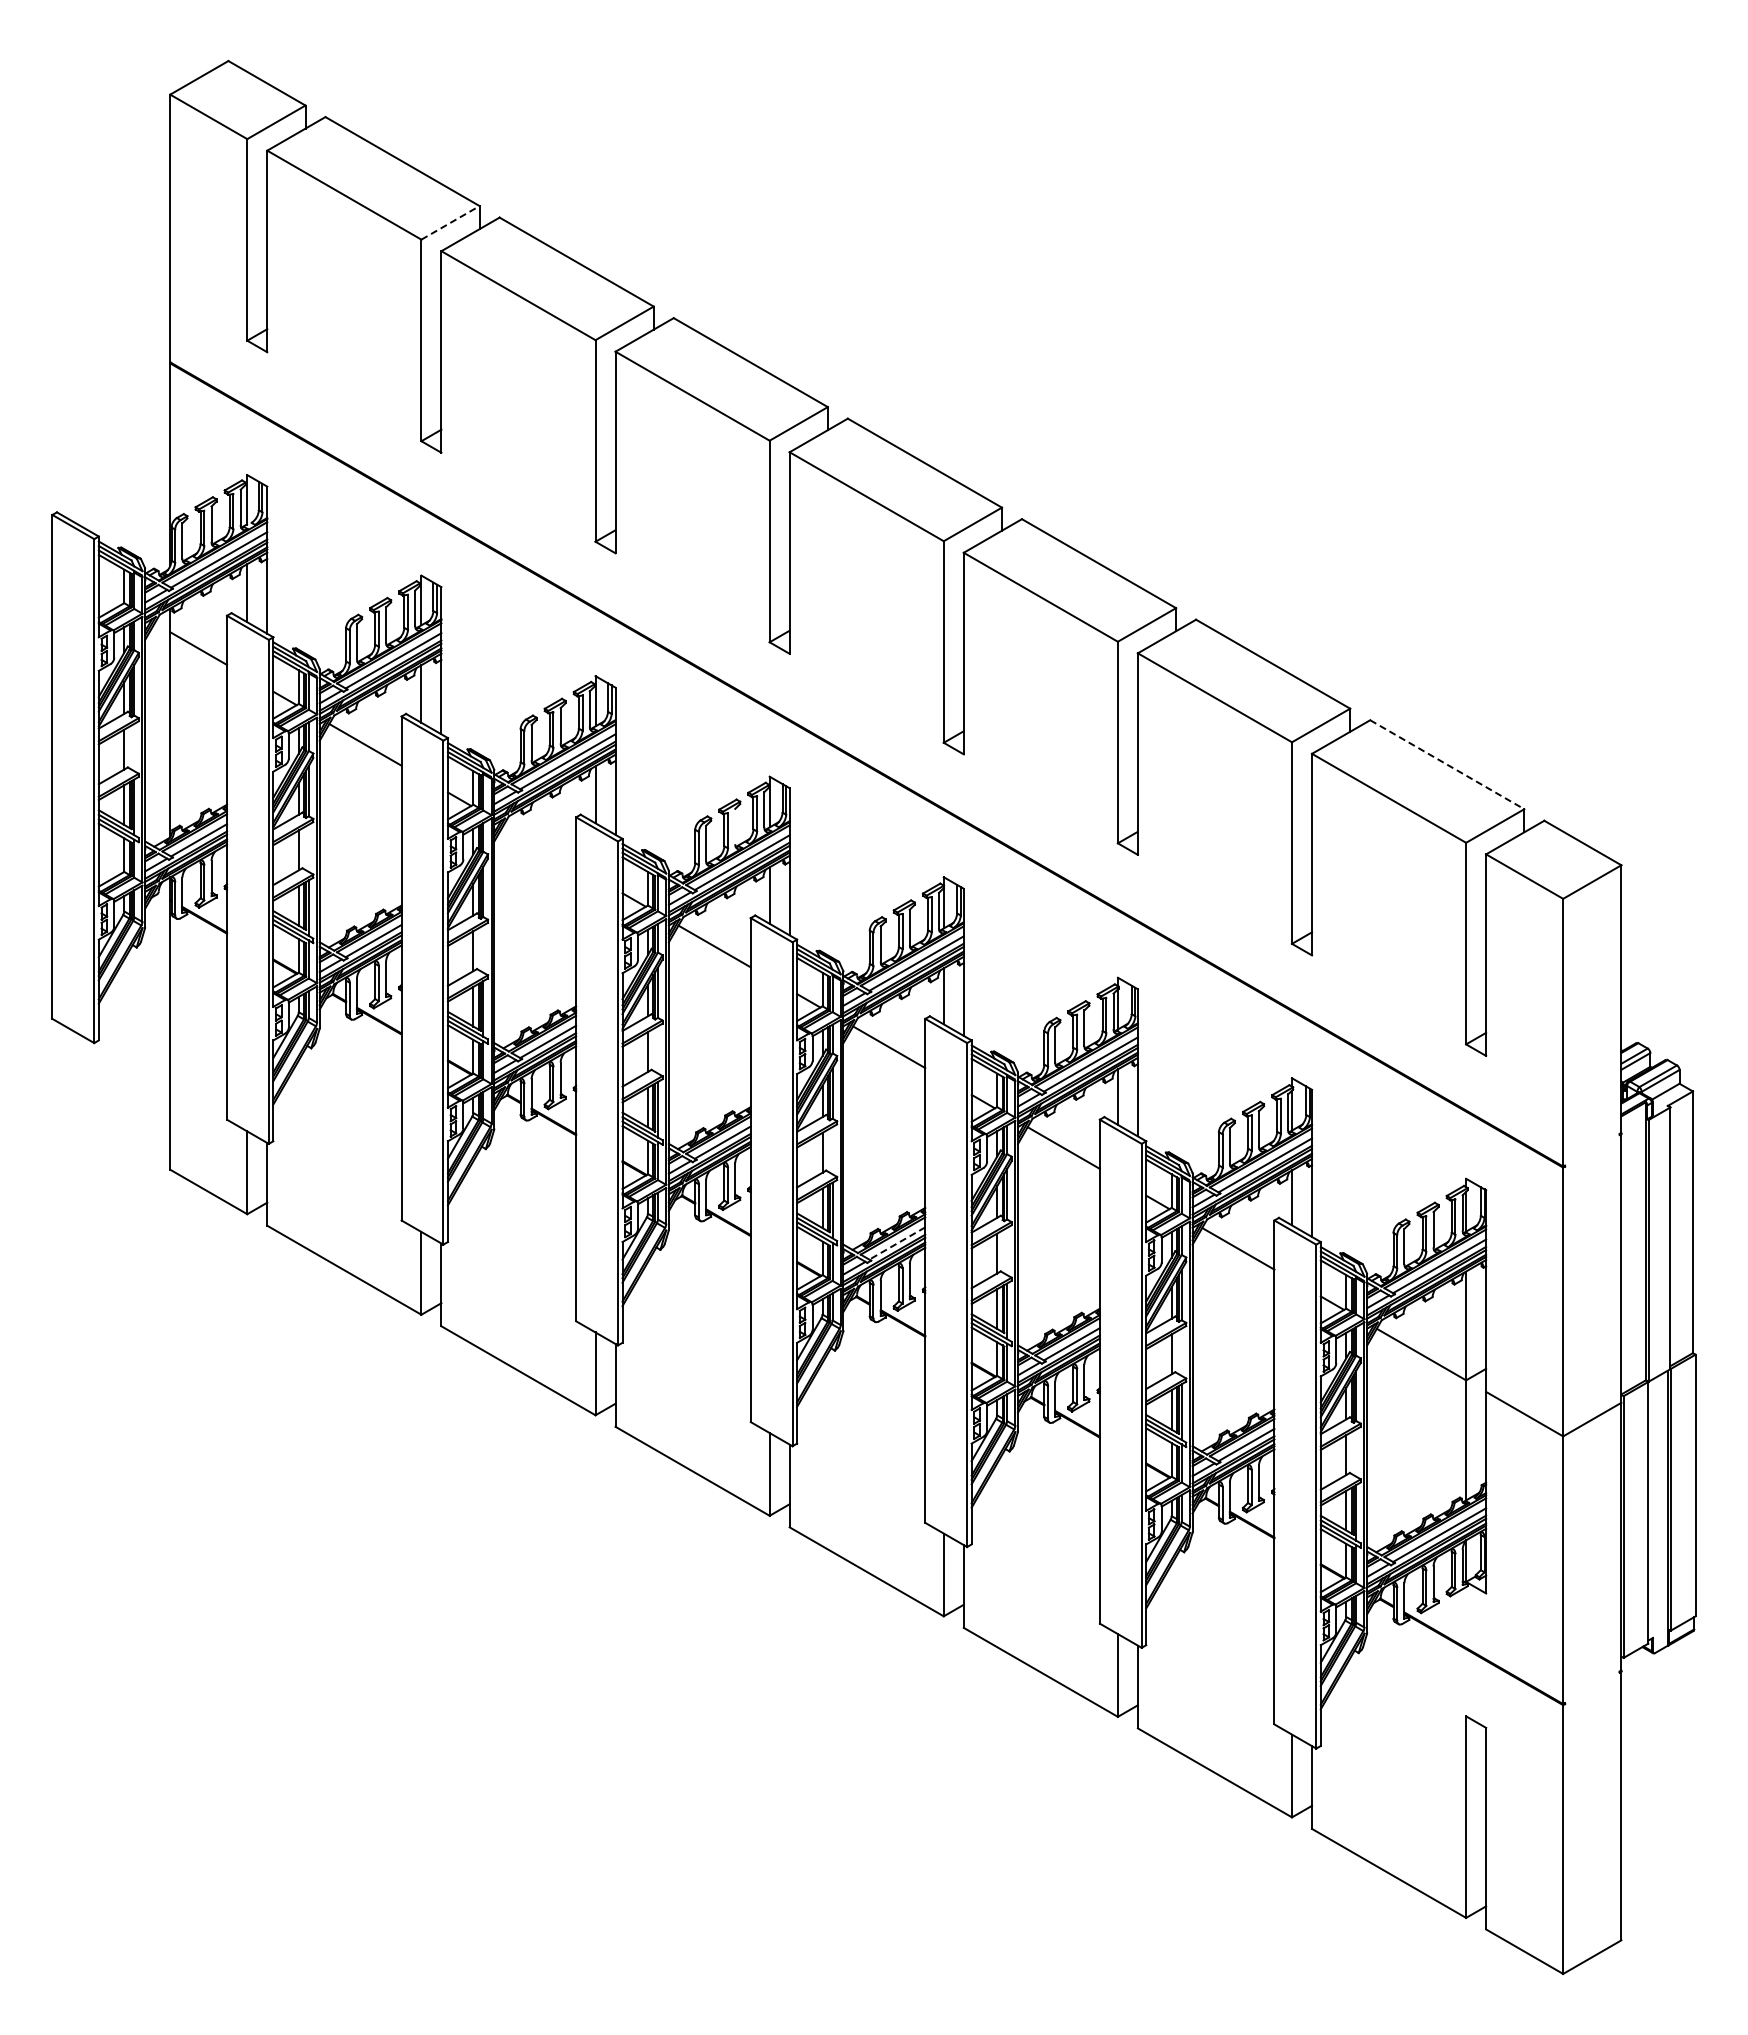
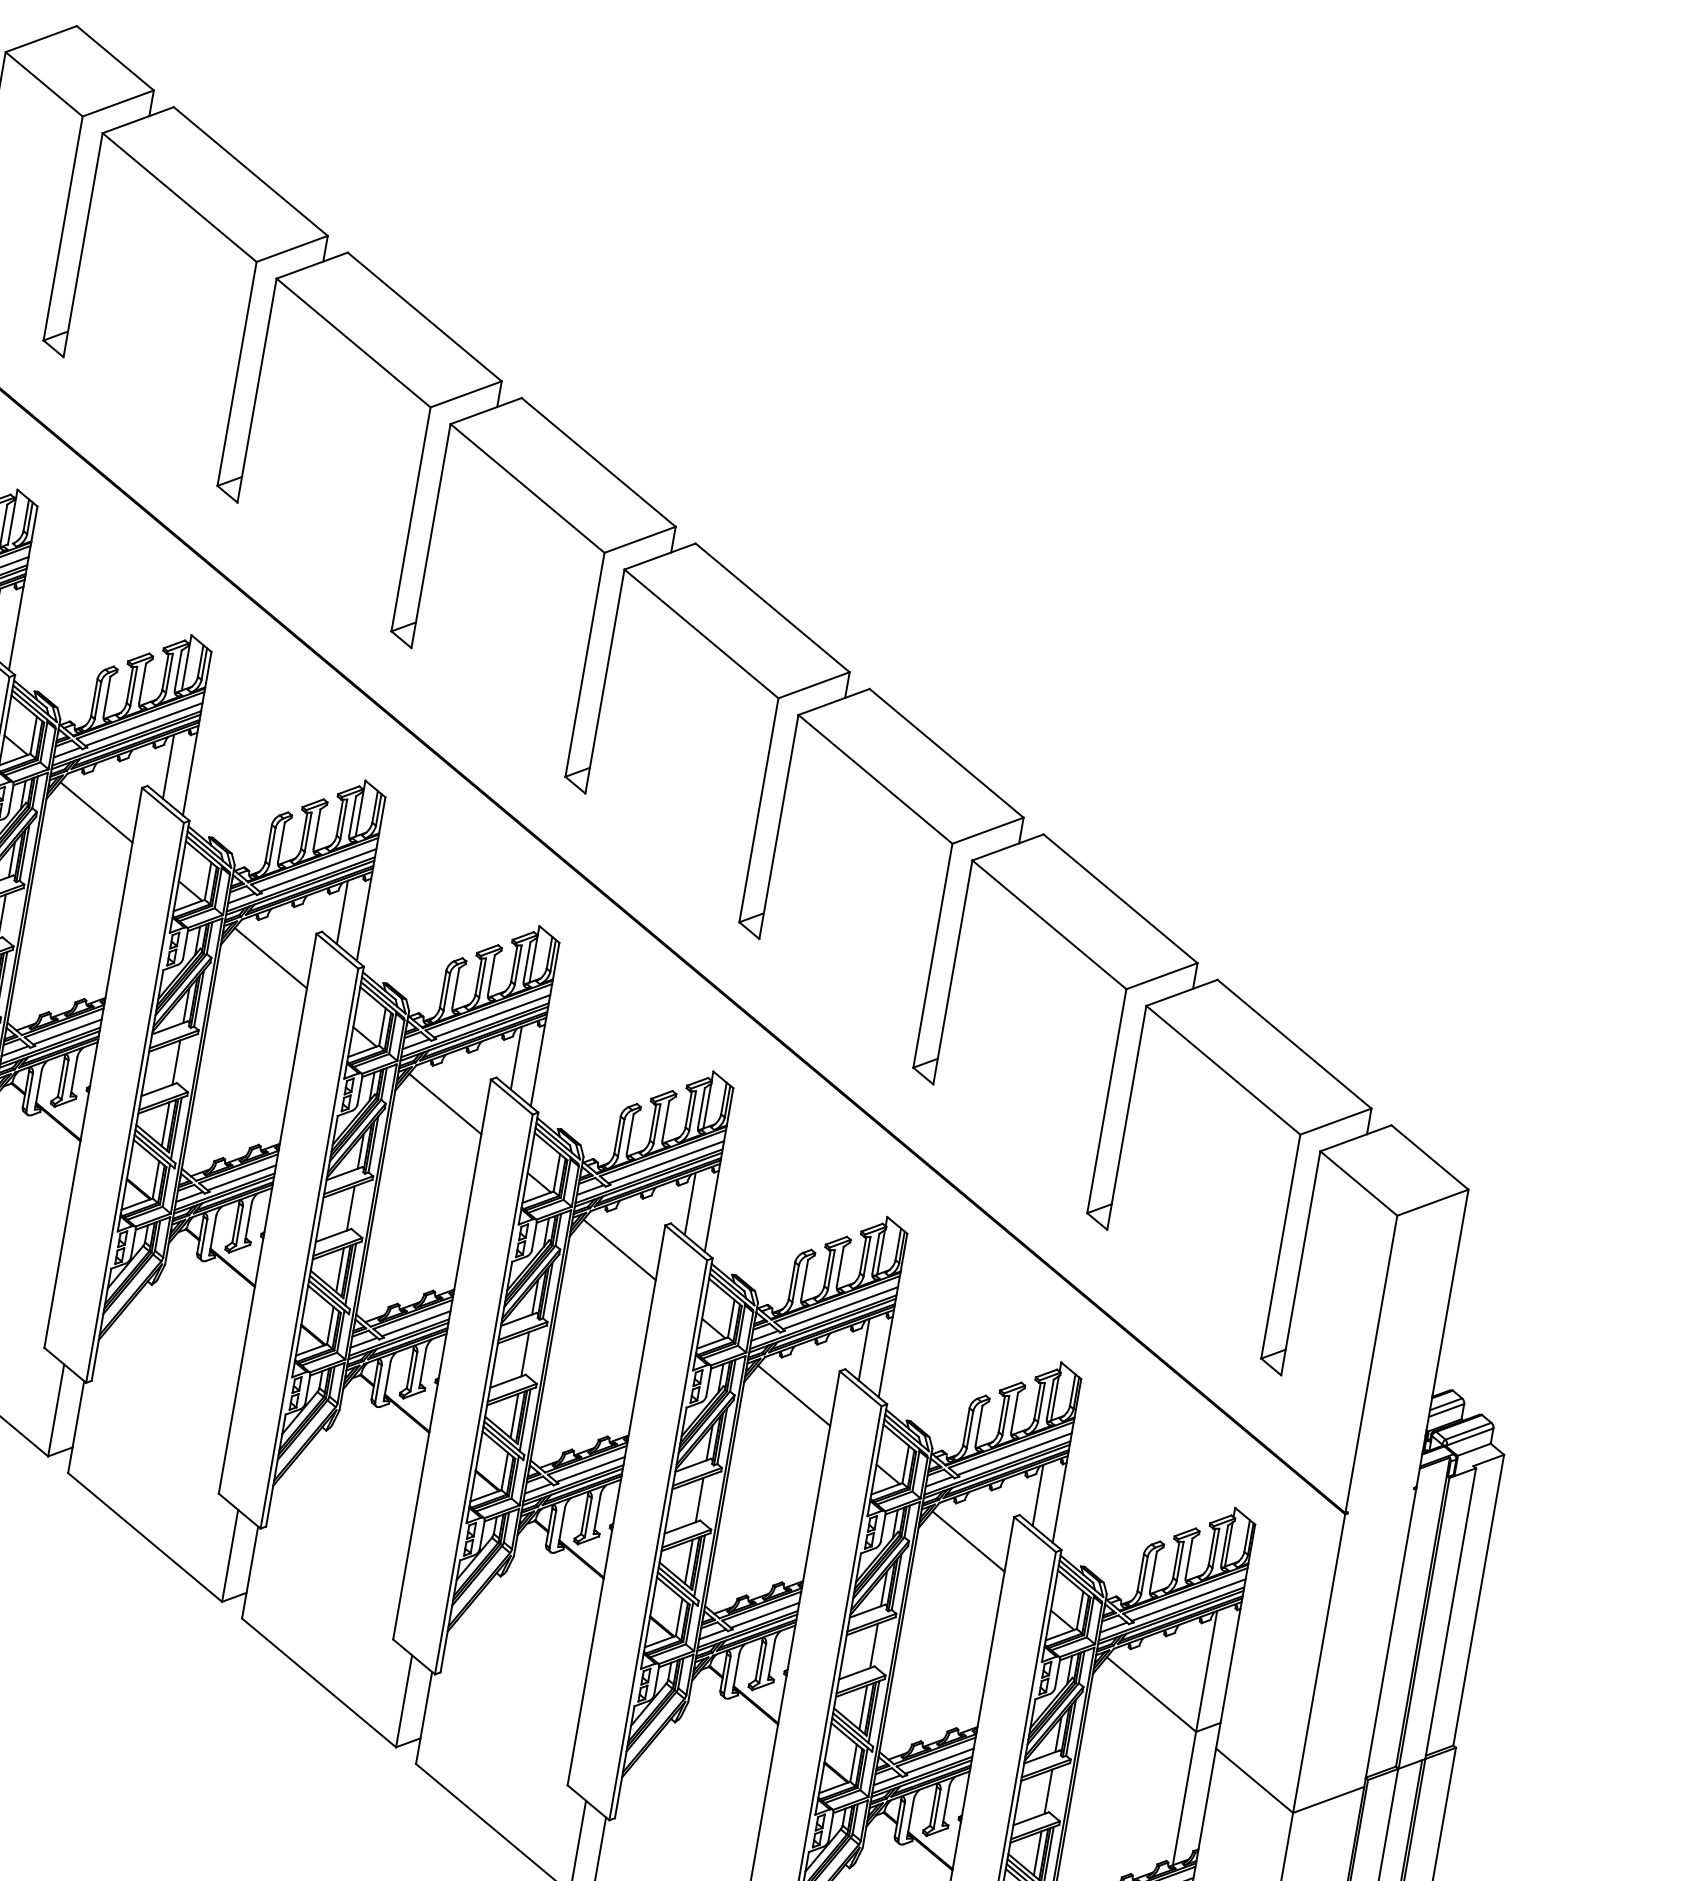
line: (450, 222) -> (292, 248), dashed -> solid
line: (1447, 764) -> (1294, 1044), dashed -> solid
line: (735, 826) -> (491, 974), added
line: (539, 845) -> (270, 957), added
line: (896, 1243) -> (589, 1469), dashed -> solid

